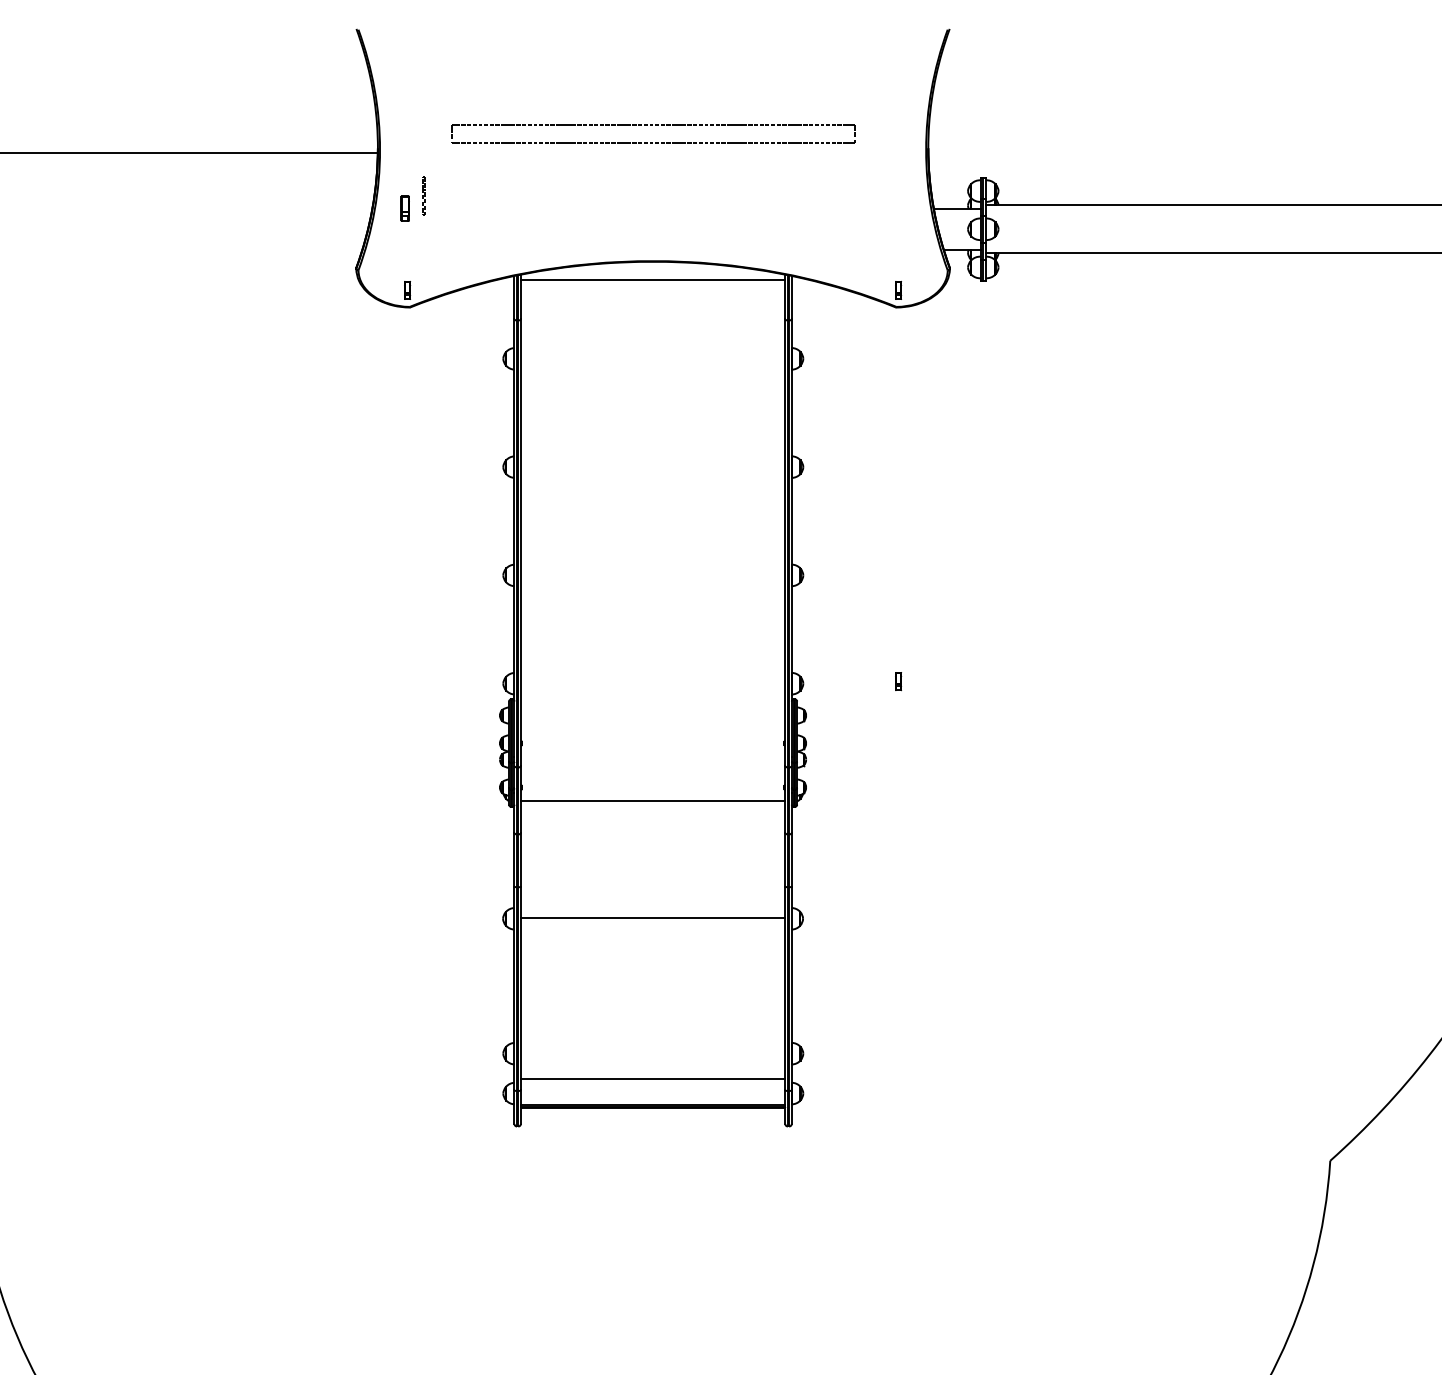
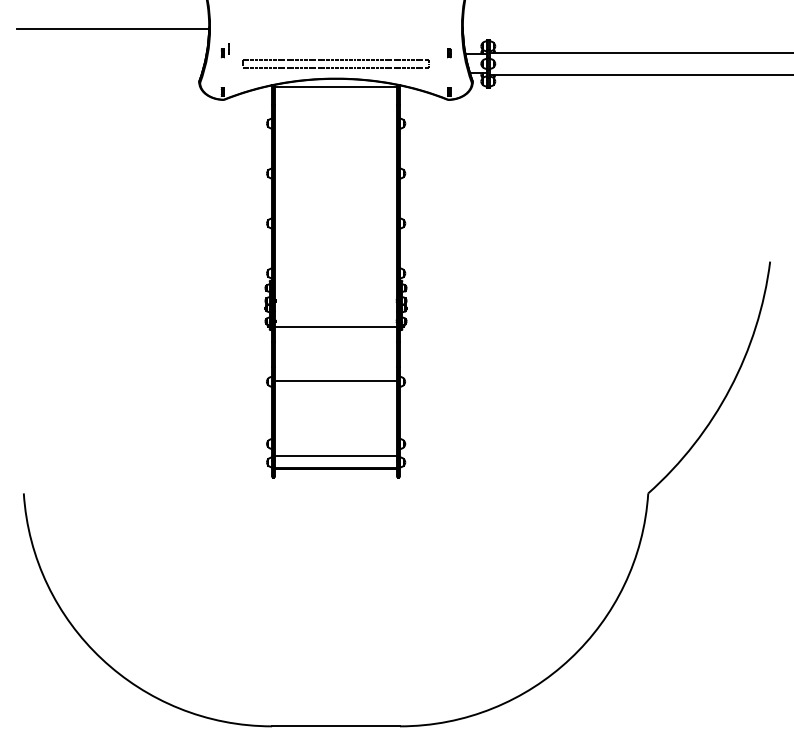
part: (651, 132) -> (335, 63), moved
part: (413, 200) -> (225, 50), size x0.71
part: (899, 681) -> (449, 53), moved

